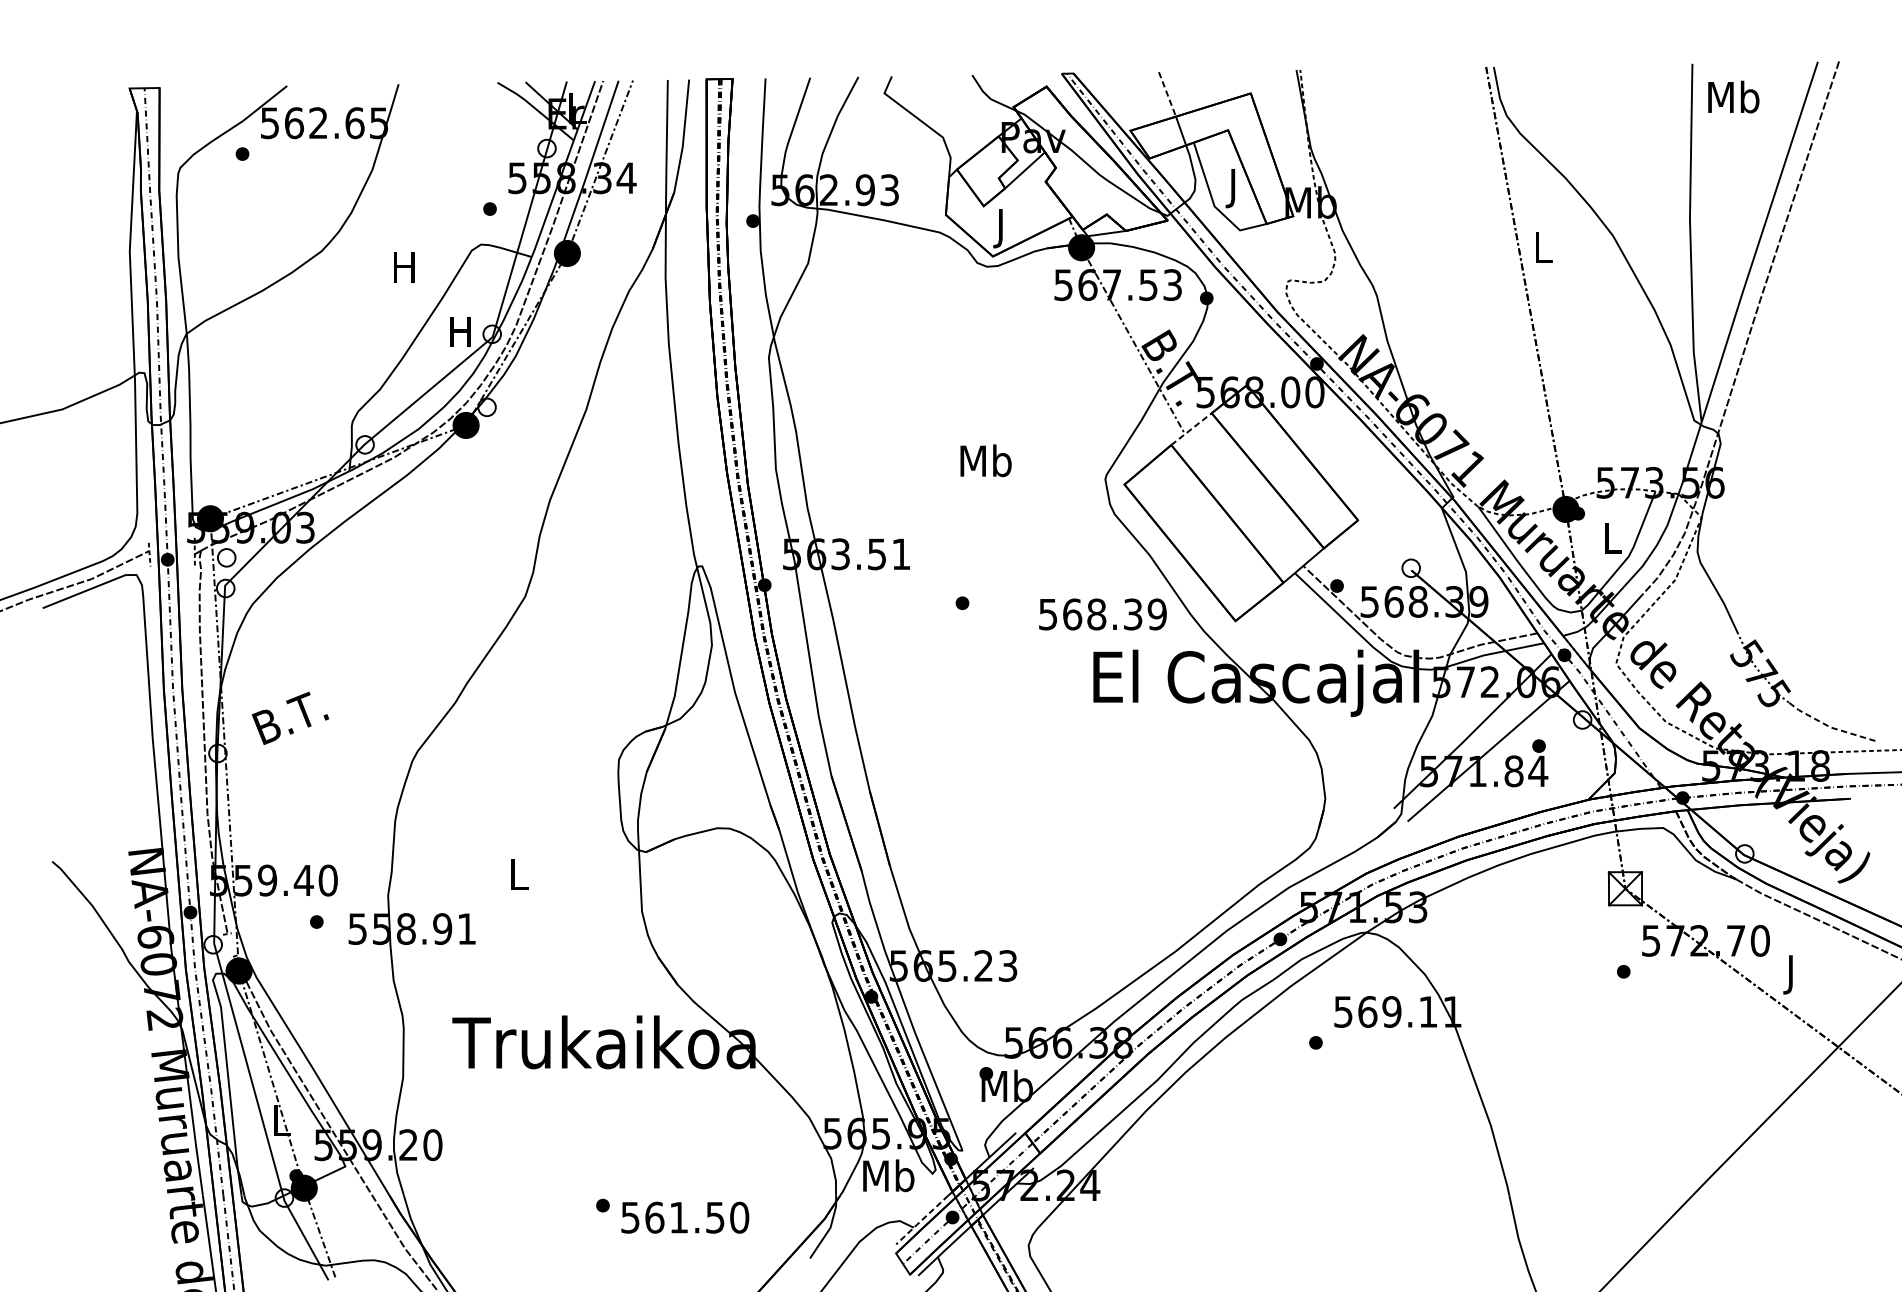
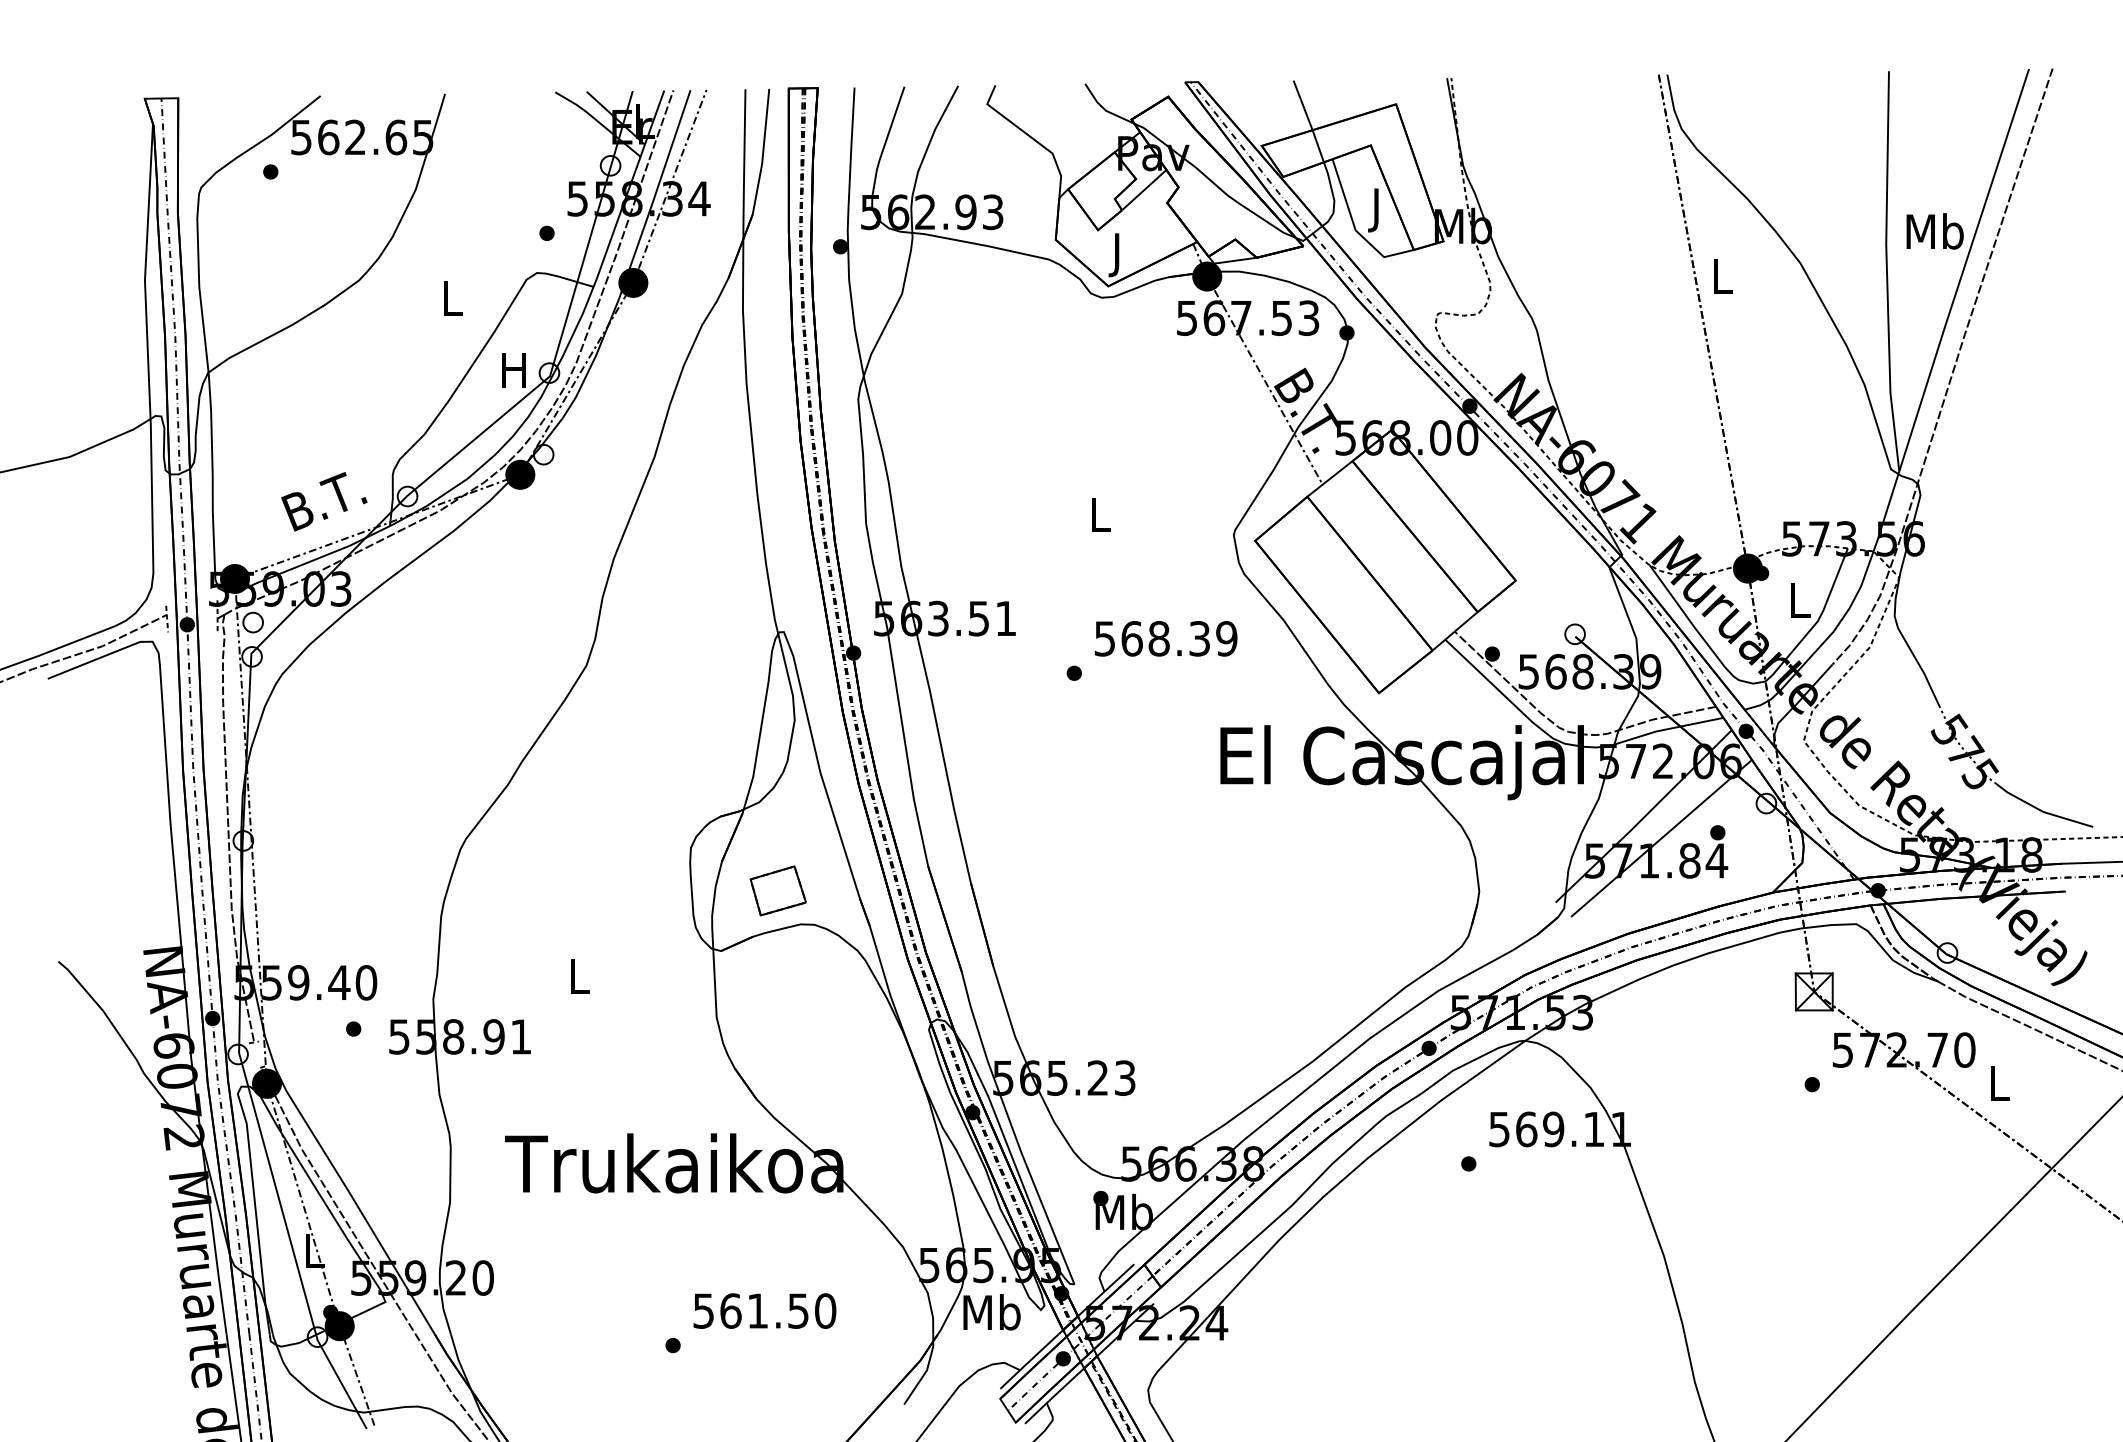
line: (1167, 94) -> (1303, 105), dashed -> solid
text: (1733, 97) -> (1934, 231), moved
text: (403, 267) -> (450, 298), H -> L
line: (1191, 428) -> (1329, 478), dashed -> solid
text: (985, 460) -> (1100, 514), Mb -> L
text: (1102, 614) -> (1165, 638), moved
text: (290, 718) -> (324, 501), moved
line: (1829, 727) -> (2041, 811), dashed -> solid
part: (696, 797) -> (777, 890), added
text: (1791, 975) -> (1999, 1088), J -> L
text: (684, 1217) -> (764, 1310), moved
line: (921, 1220) -> (1028, 1362), dashed -> solid

